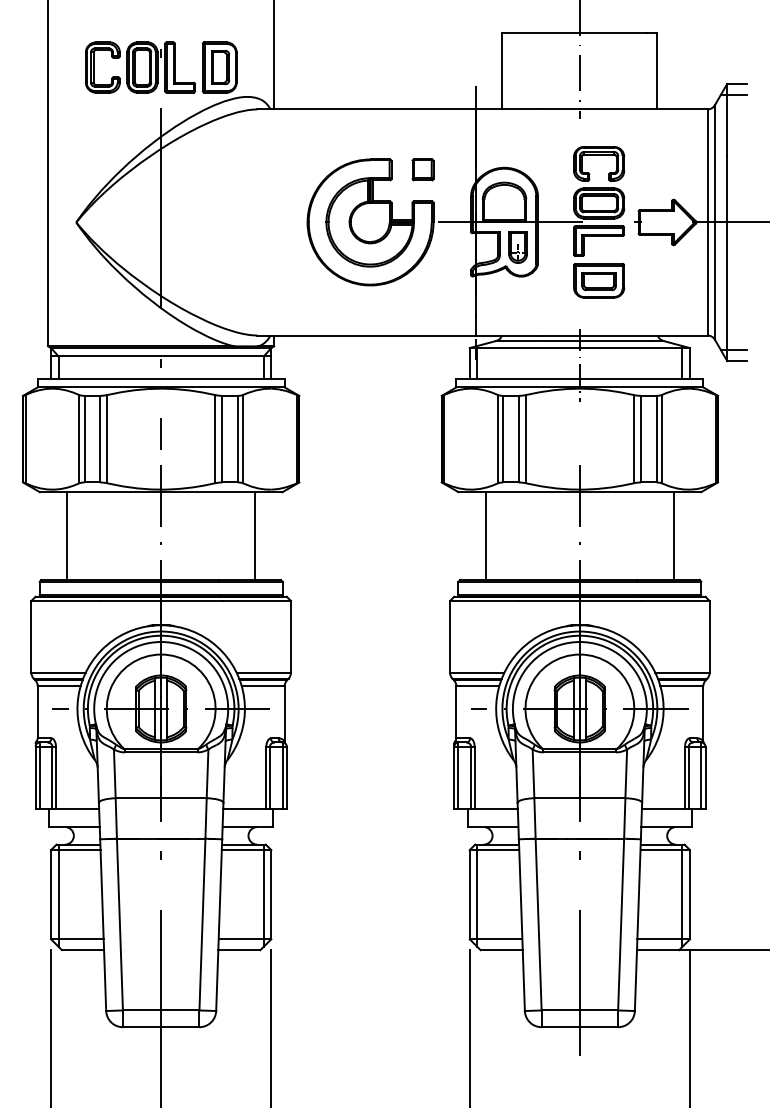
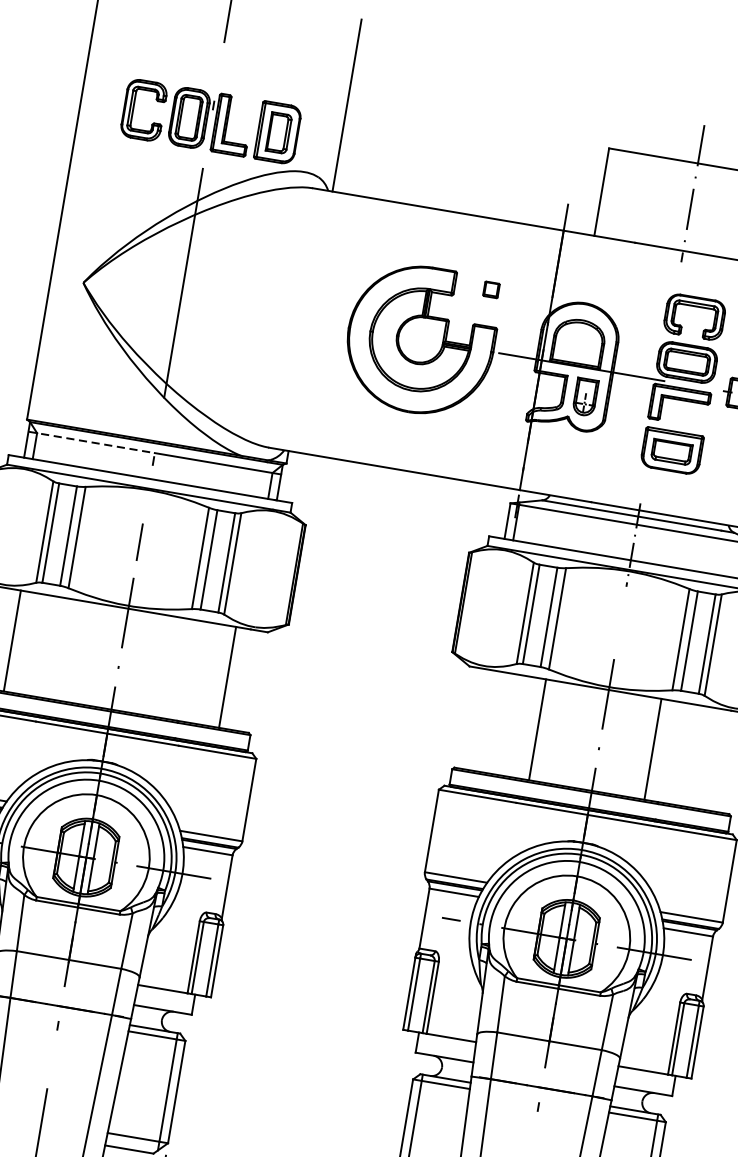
part: (422, 169) -> (490, 289), size x0.6
line: (106, 356) -> (92, 442), solid -> dashed
line: (486, 536) -> (537, 730), moved
line: (673, 536) -> (652, 749), moved

